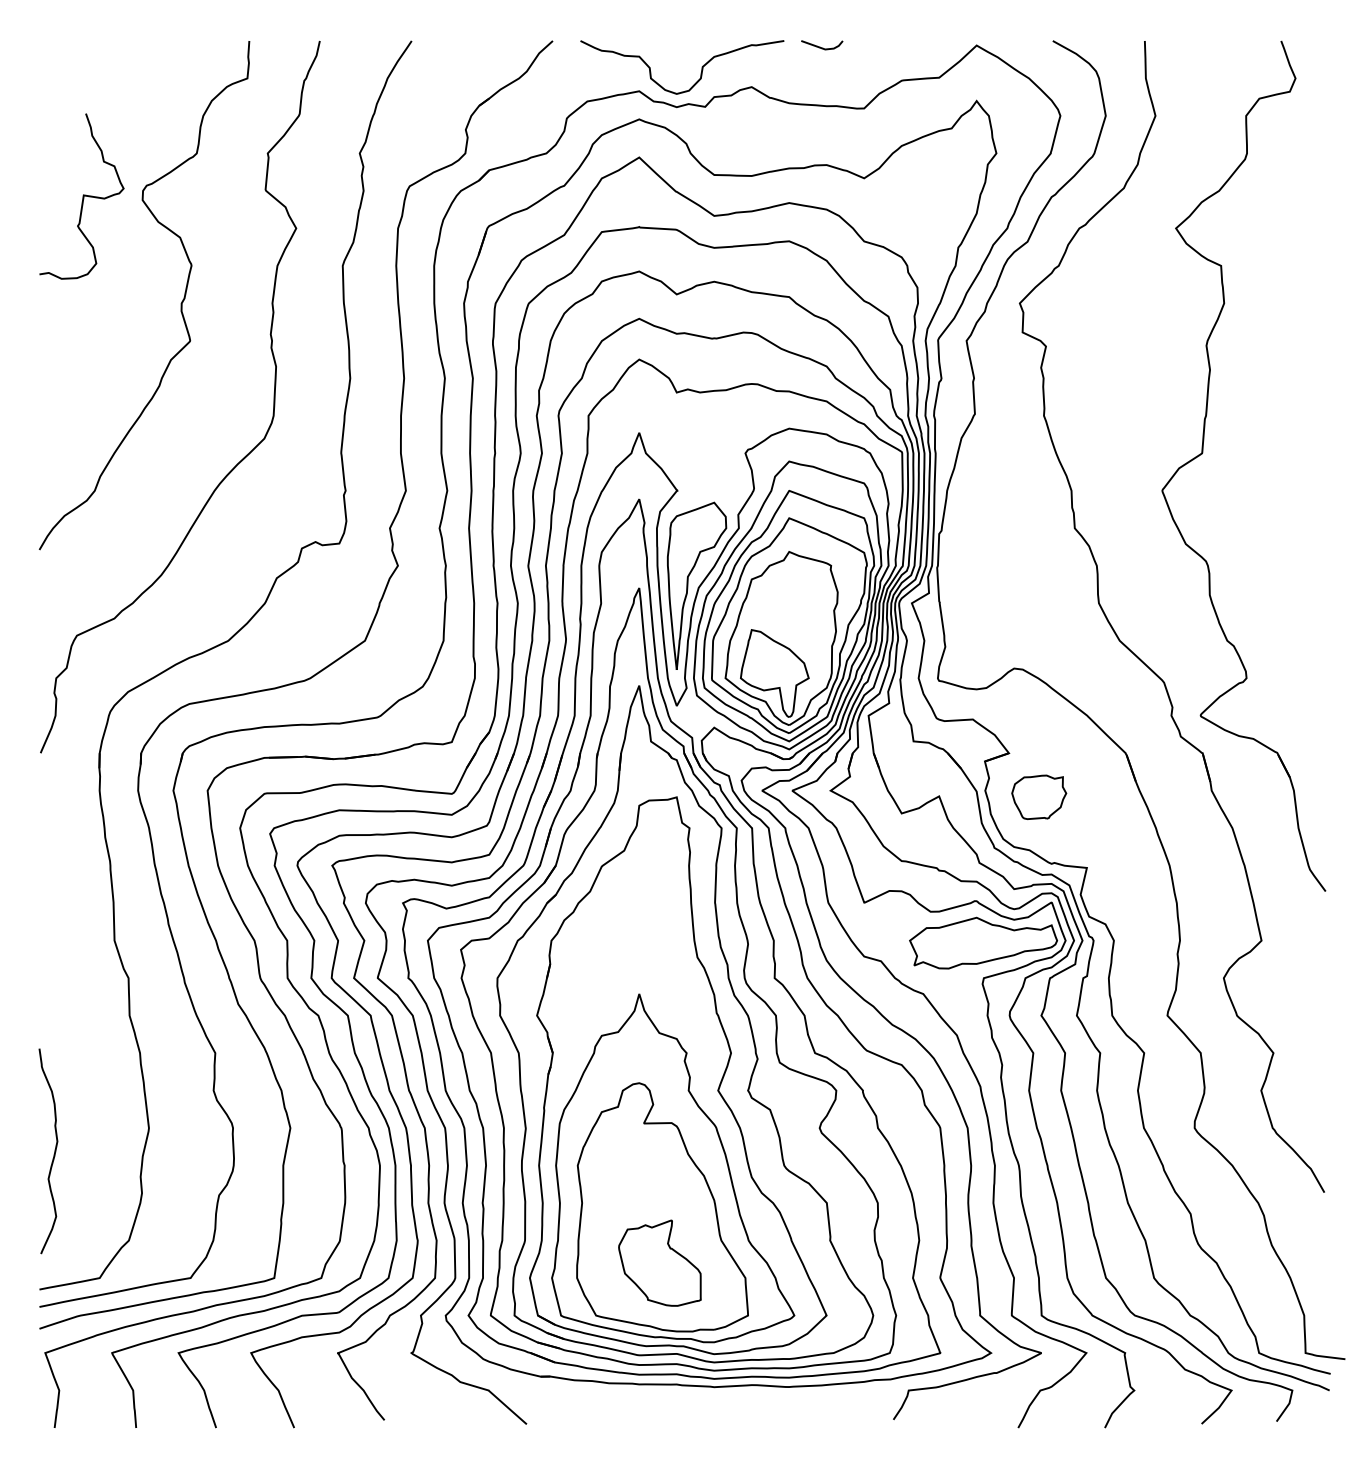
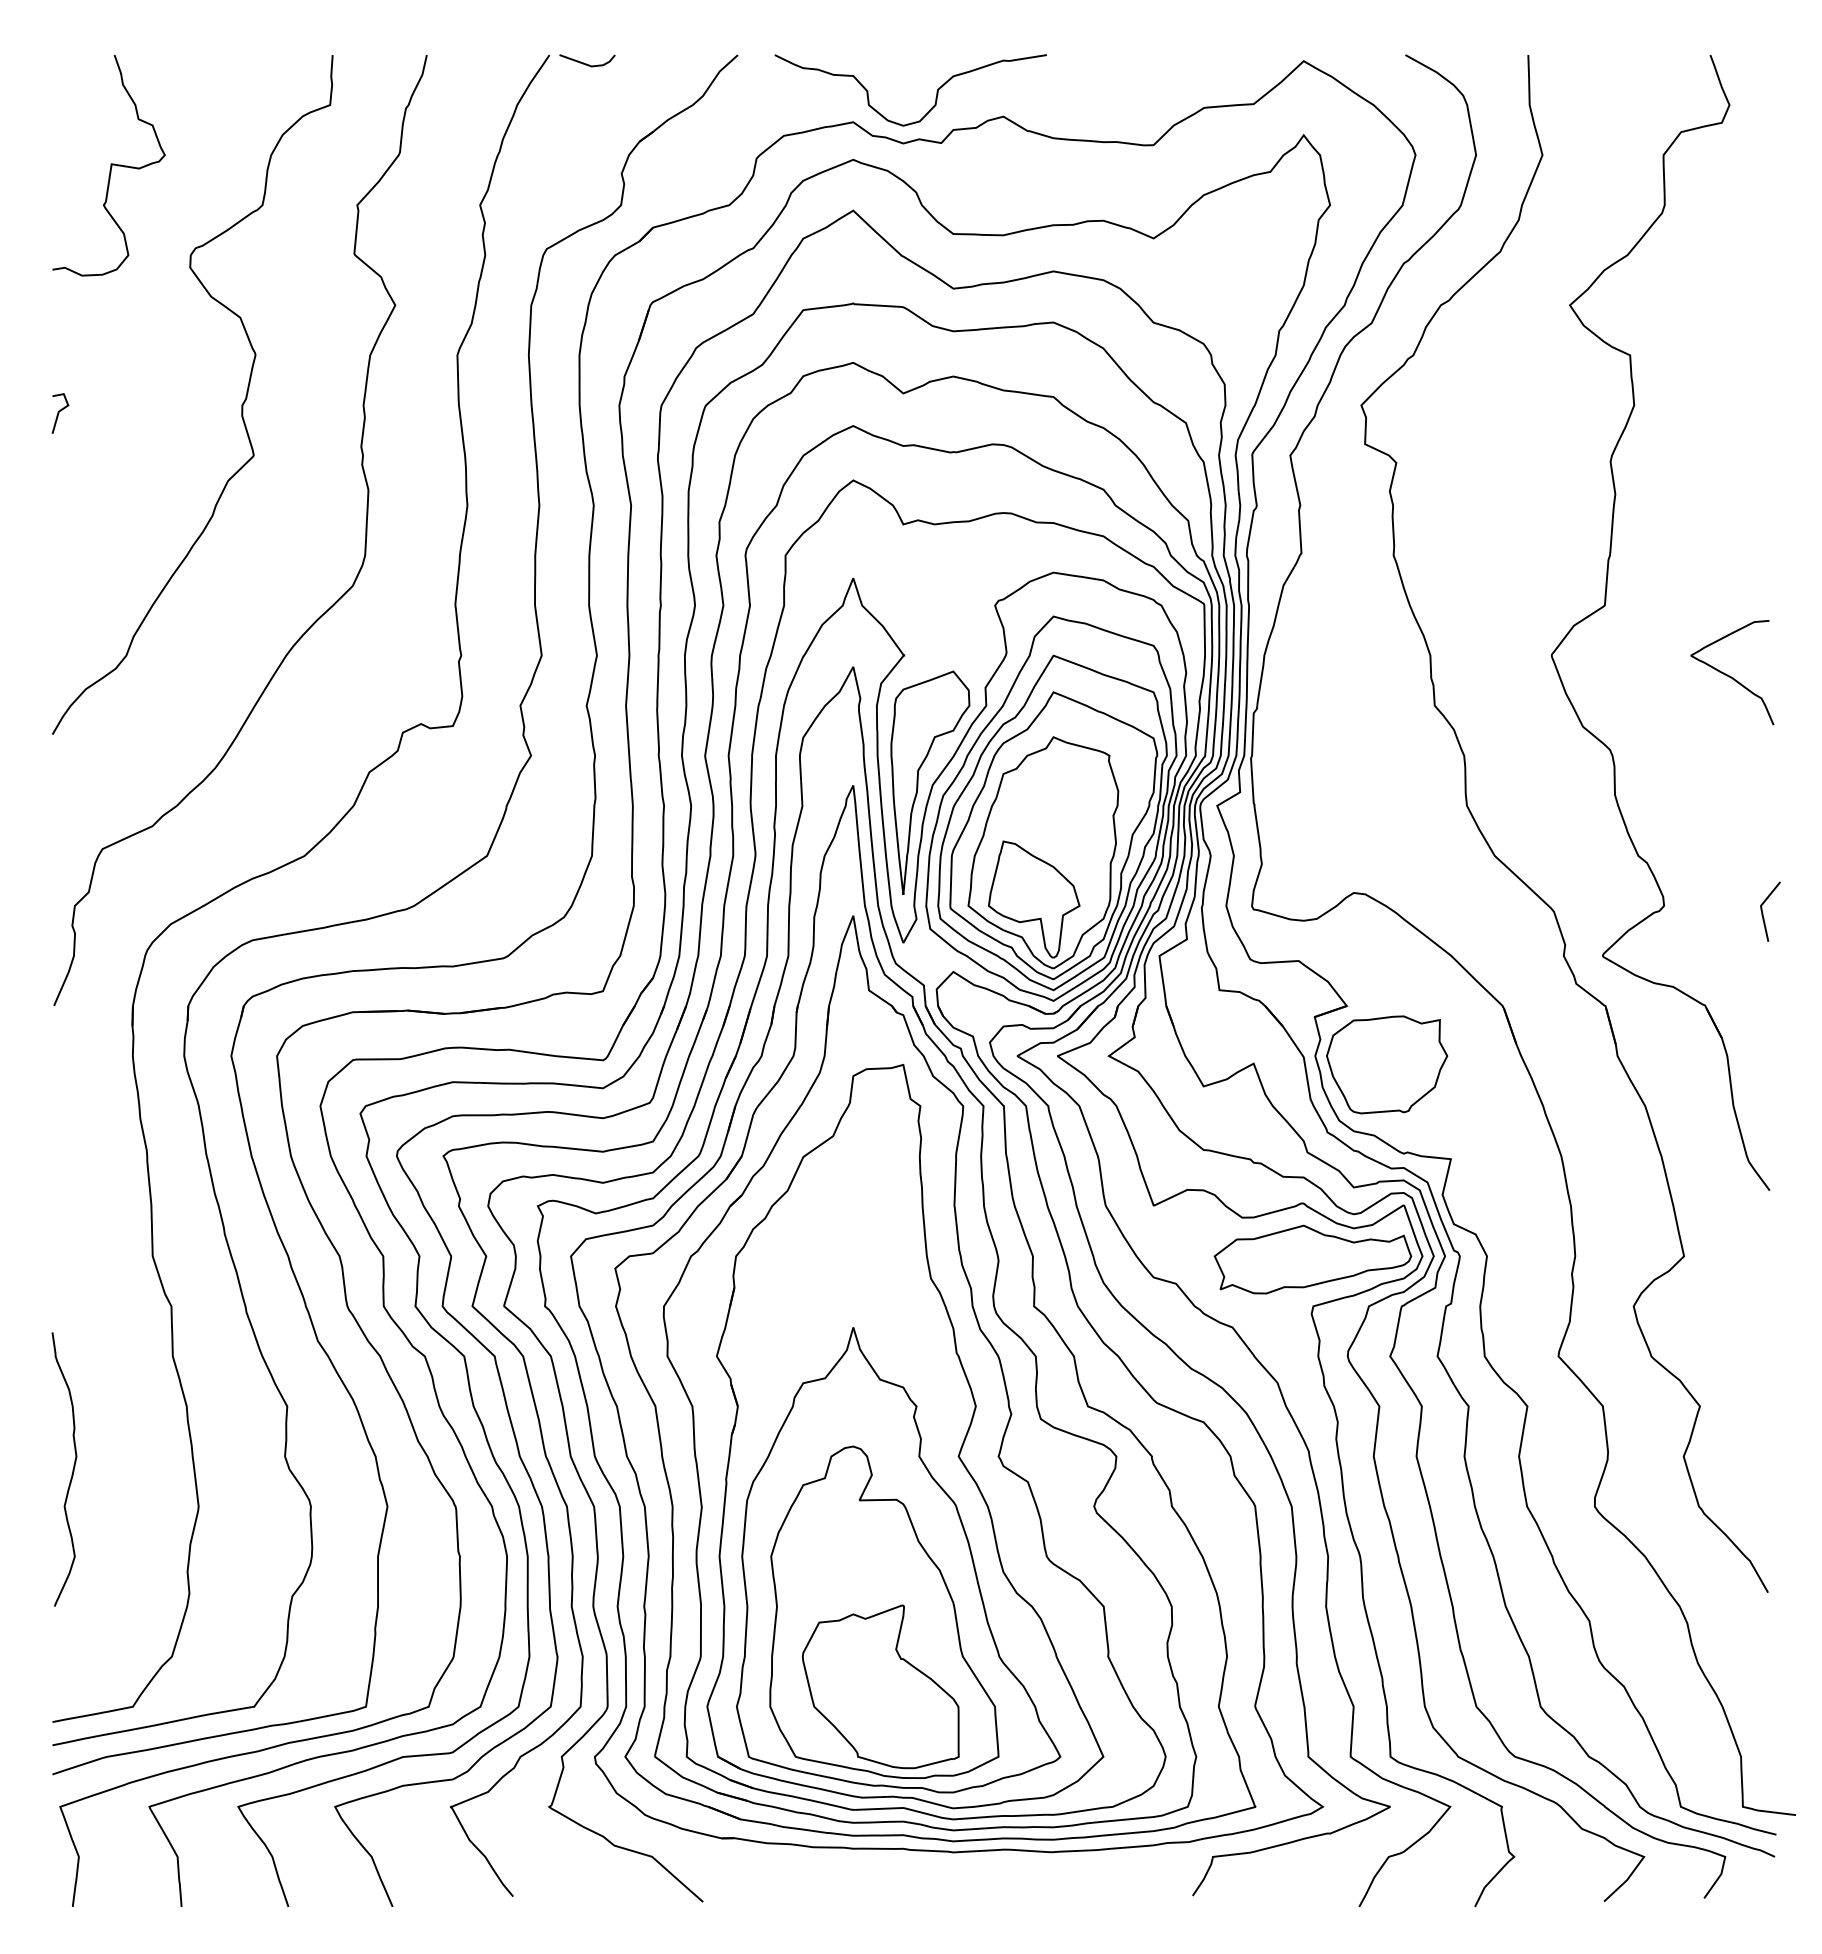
line: (821, 47) -> (586, 63), moved
curve: (82, 196) -> (110, 165), moved
line: (44, 309) -> (59, 413), added
curve: (1297, 506) -> (1731, 676), added
line: (1321, 683) -> (1763, 913), added
part: (1039, 797) -> (1387, 1064), size x1.67
curve: (54, 1151) -> (72, 1469), moved
part: (659, 1262) -> (880, 1686), size x1.43

